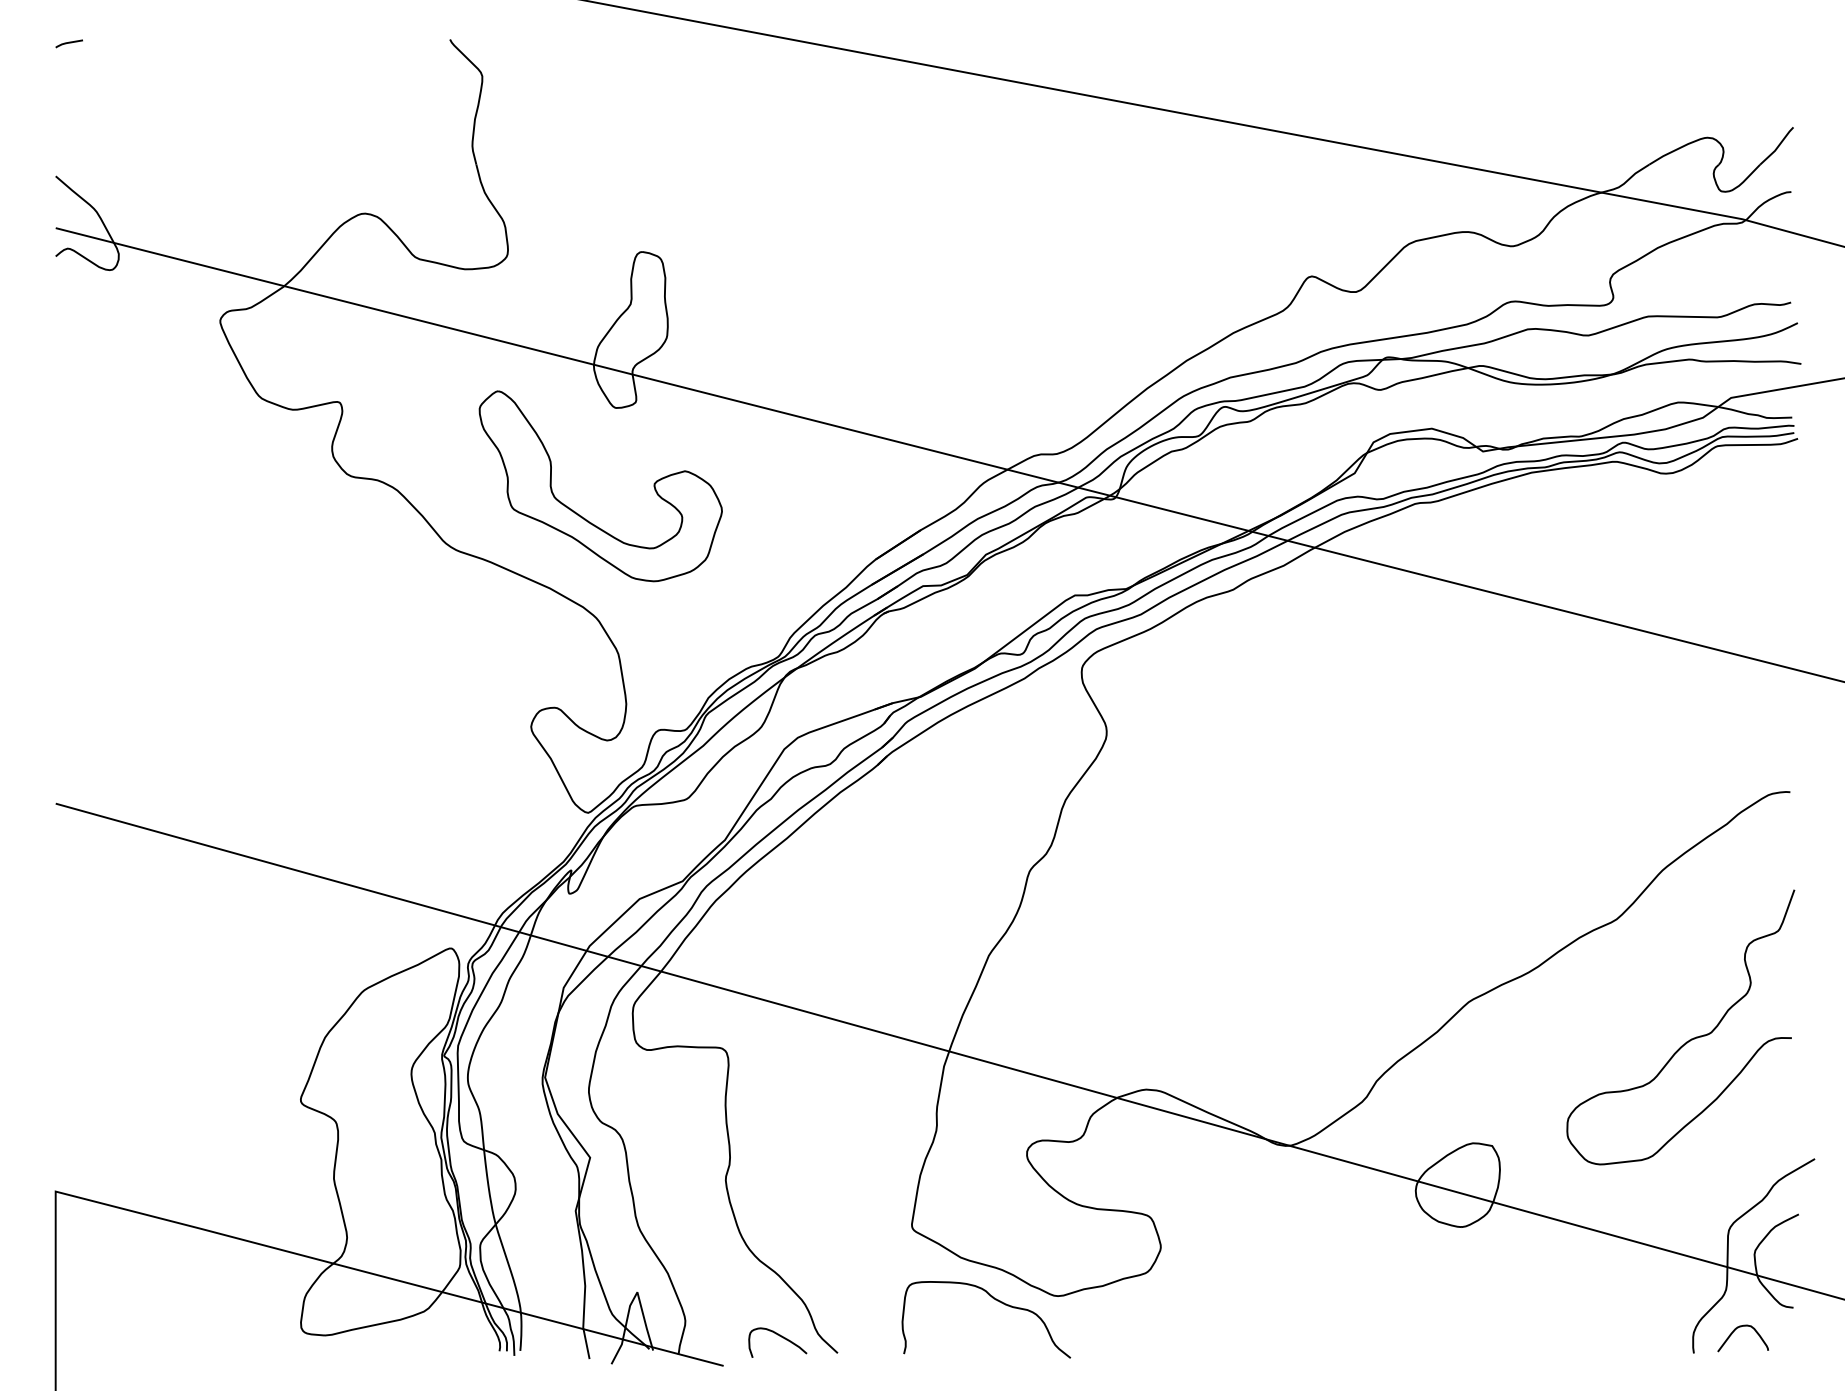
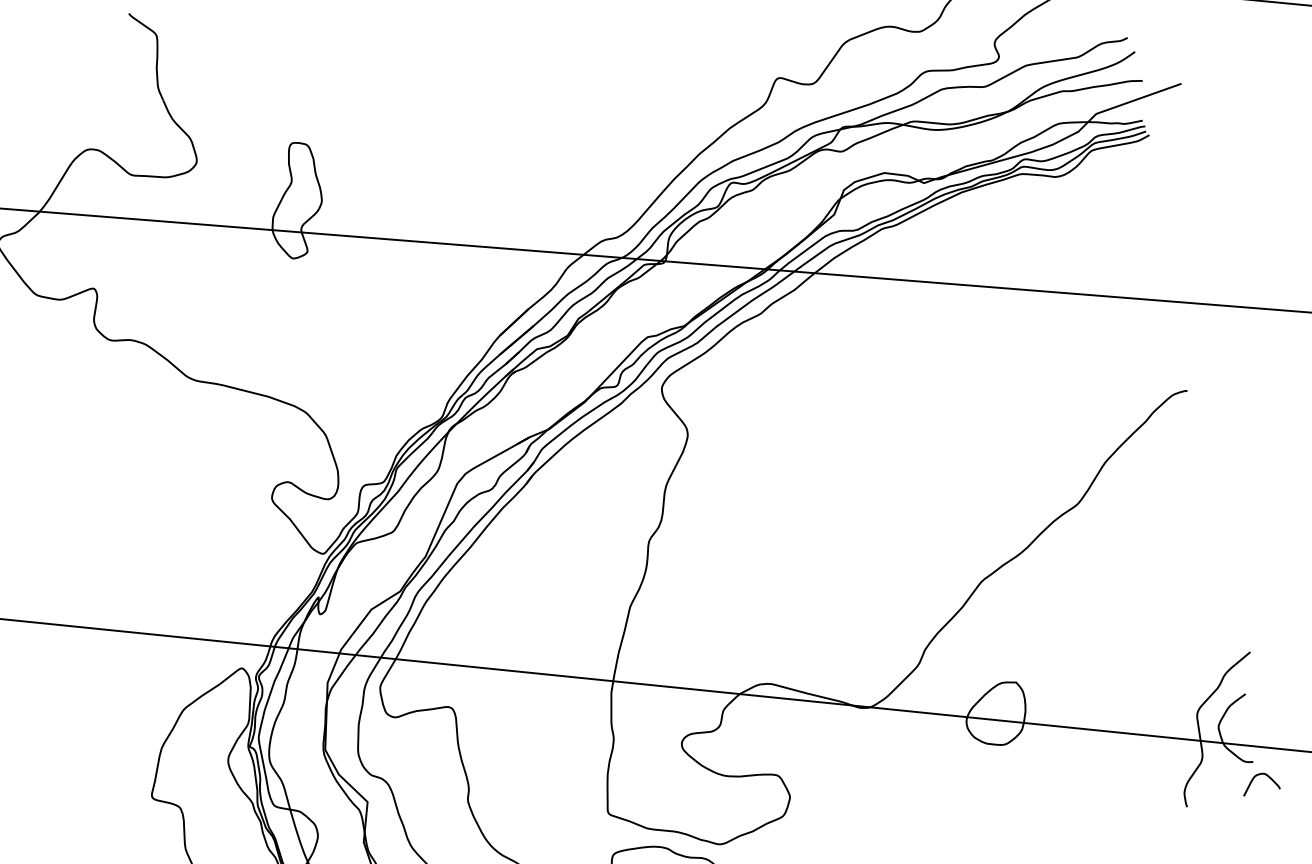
part: (581, 515) -> (282, 340), removed
curve: (1689, 1039) -> (1145, 581), removed
curve: (1735, 1330) -> (1253, 778), moved

